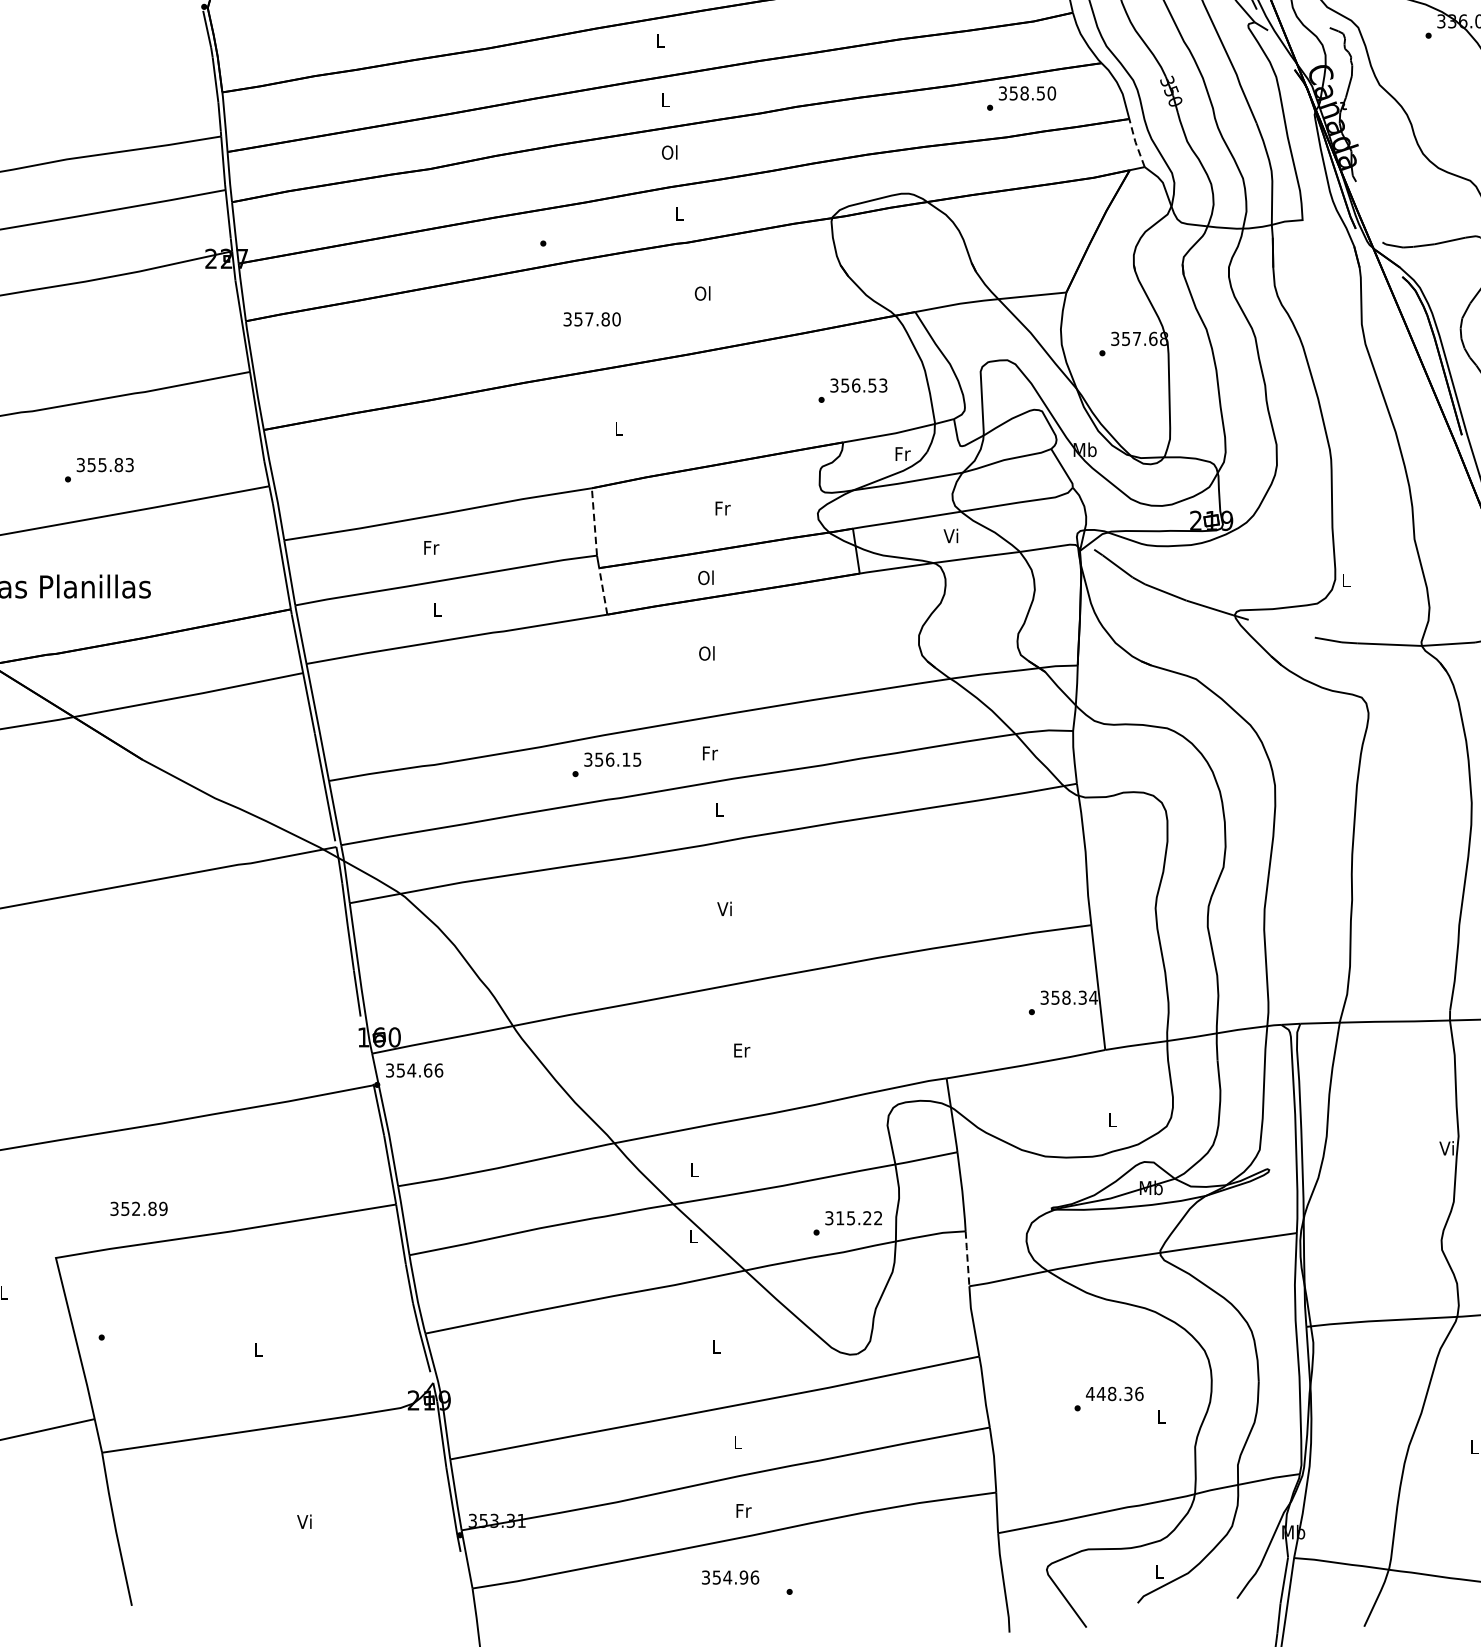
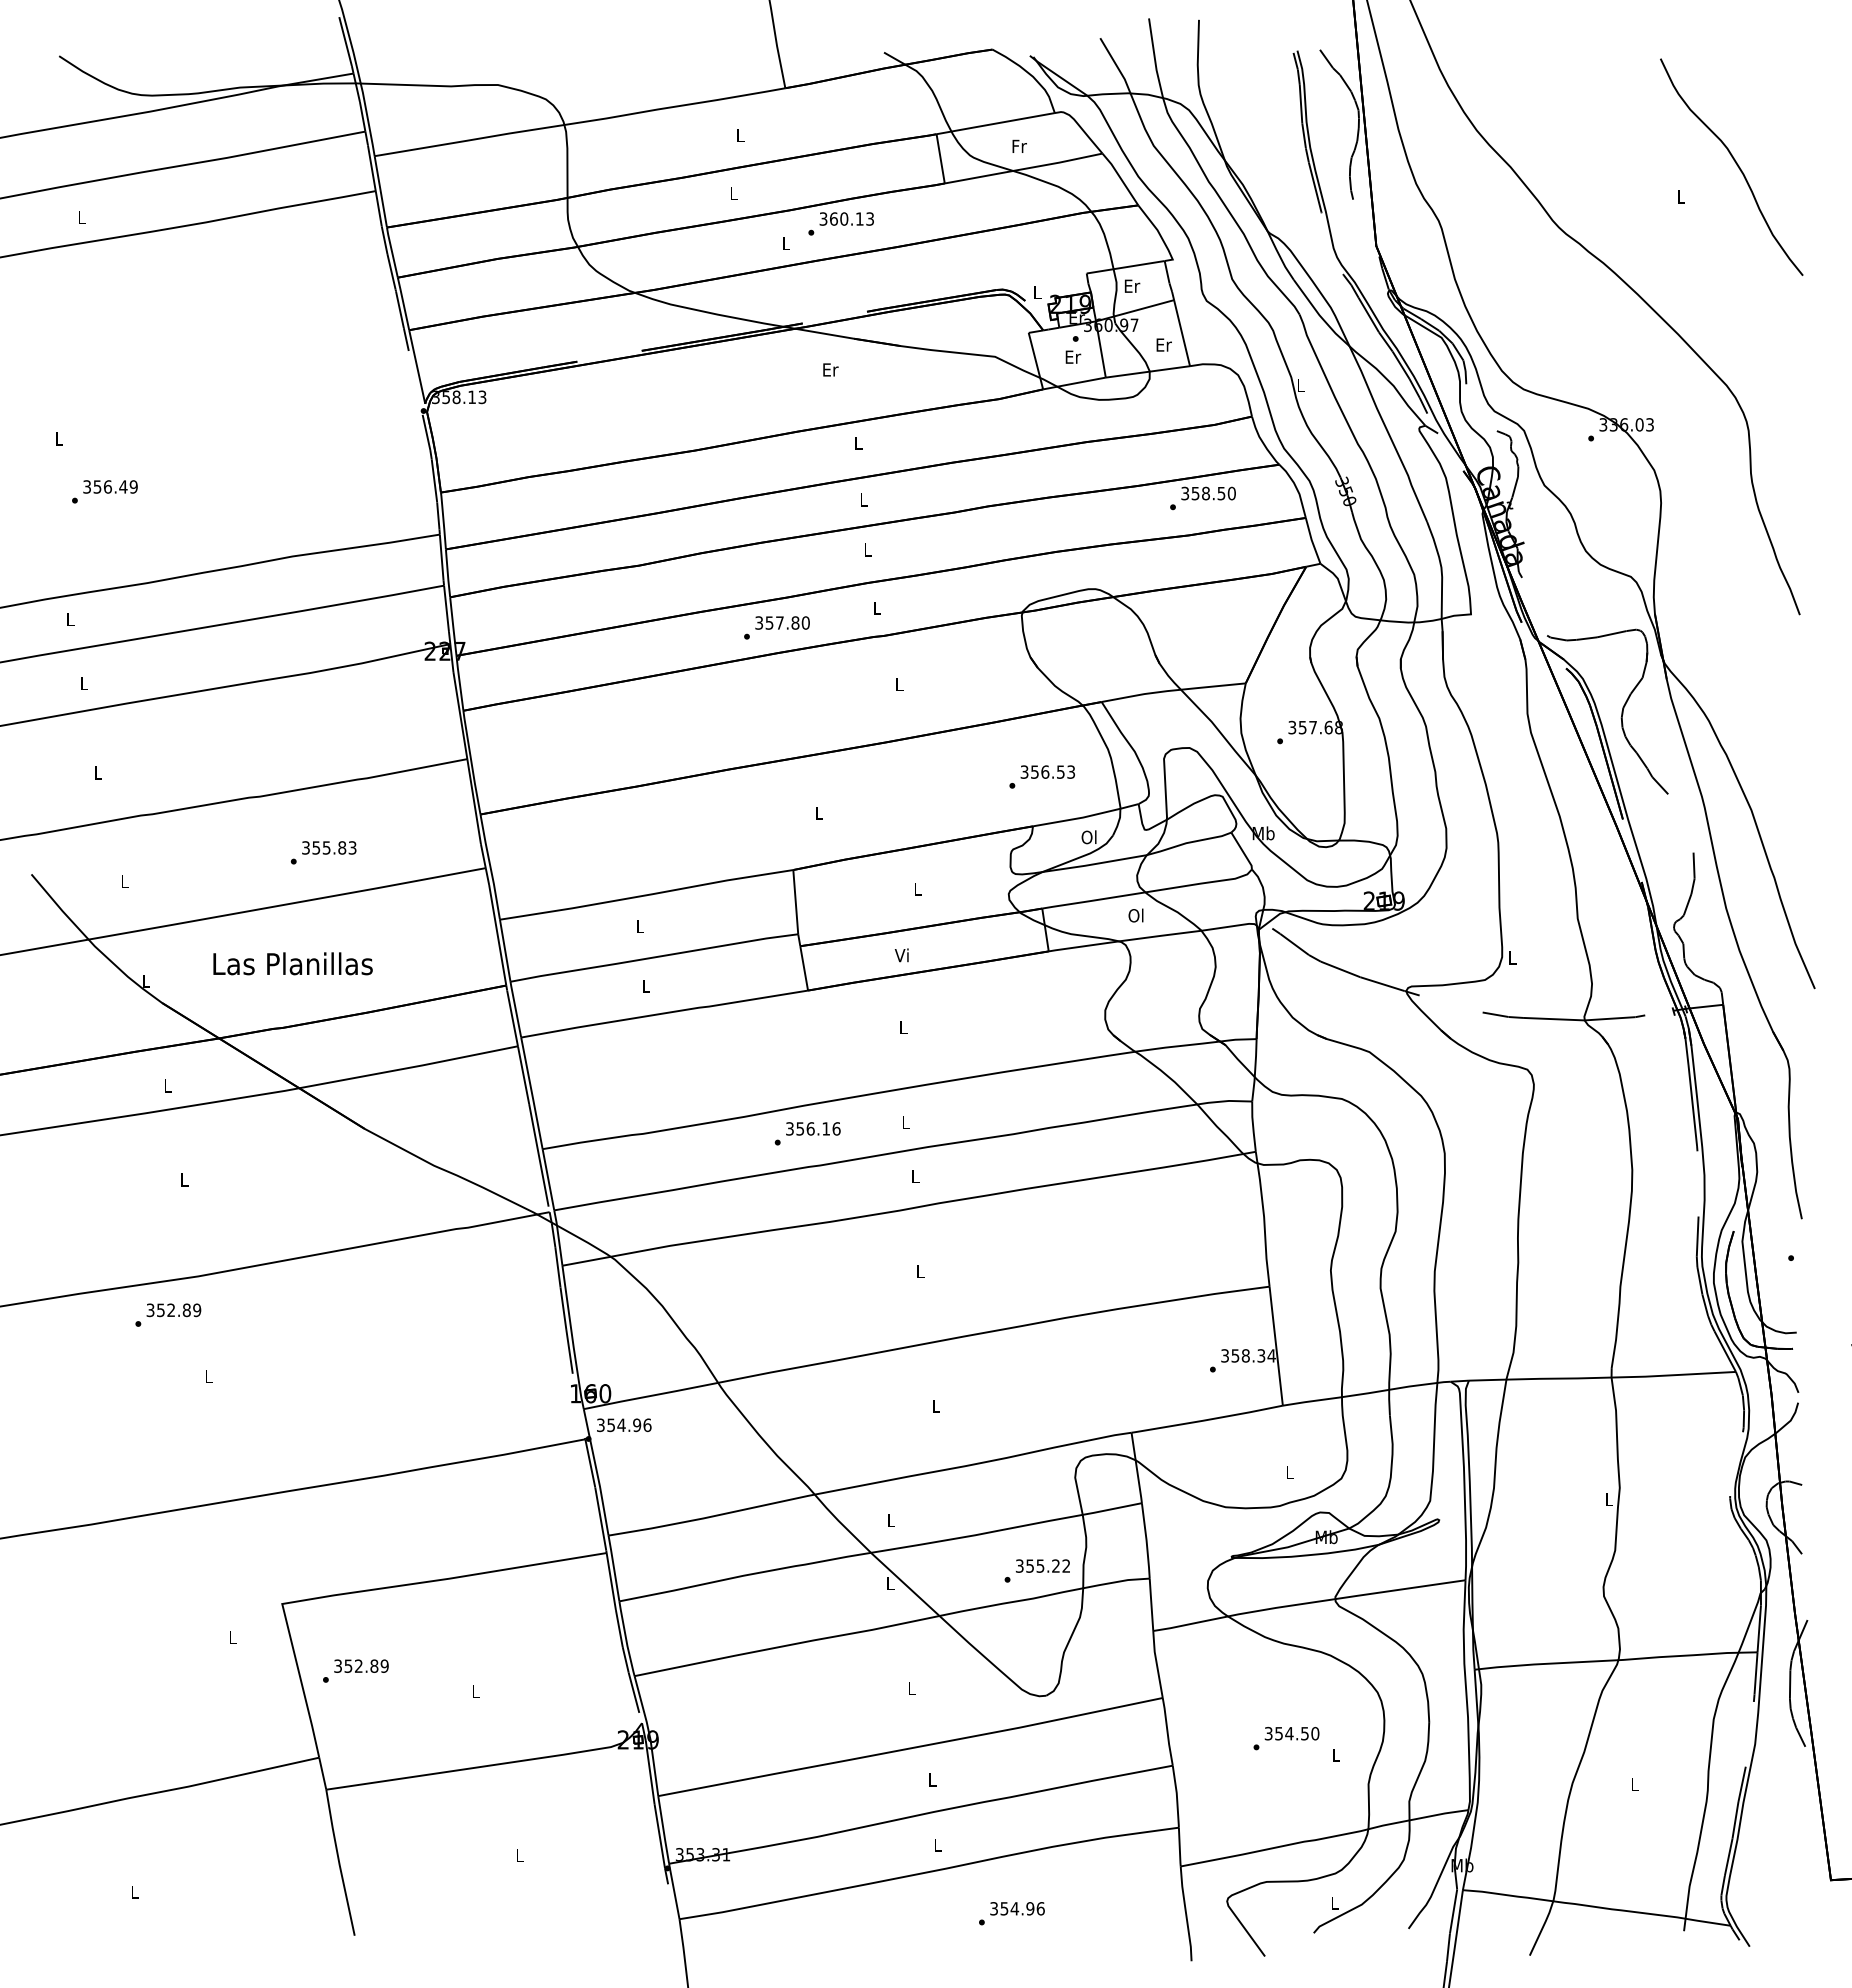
line: (1136, 142) -> (1312, 540), dashed -> solid
text: (669, 152) -> (867, 549), Ol -> L
text: (702, 293) -> (898, 684), Ol -> L
text: (592, 318) -> (782, 622), moved
text: (902, 454) -> (1089, 837), Fr -> Ol
text: (723, 507) -> (918, 888), Fr -> L
line: (594, 521) -> (795, 901), dashed -> solid
text: (950, 535) -> (1135, 915), Vi -> Ol
text: (431, 547) -> (640, 926), Fr -> L
text: (705, 577) -> (901, 955), Ol -> Vi
line: (603, 591) -> (804, 968), dashed -> solid
text: (706, 653) -> (902, 1027), Ol -> L
text: (710, 753) -> (906, 1122), Fr -> L
text: (637, 759) -> (836, 1128), 356.15 -> 356.16
text: (724, 908) -> (919, 1270), Vi -> L
text: (742, 1049) -> (936, 1405), Er -> L
text: (428, 1070) -> (637, 1425), 354.66 -> 354.96
text: (1446, 1148) -> (1608, 1499), Vi -> L
text: (139, 1208) -> (361, 1665), moved
text: (839, 1217) -> (1029, 1565), 315.22 -> 355.22
line: (967, 1258) -> (1151, 1604), dashed -> solid
text: (1114, 1393) -> (1291, 1733), 448.36 -> 354.50
text: (744, 1510) -> (938, 1844), Fr -> L
text: (303, 1521) -> (518, 1855), Vi -> L
text: (730, 1577) -> (1017, 1908), moved

